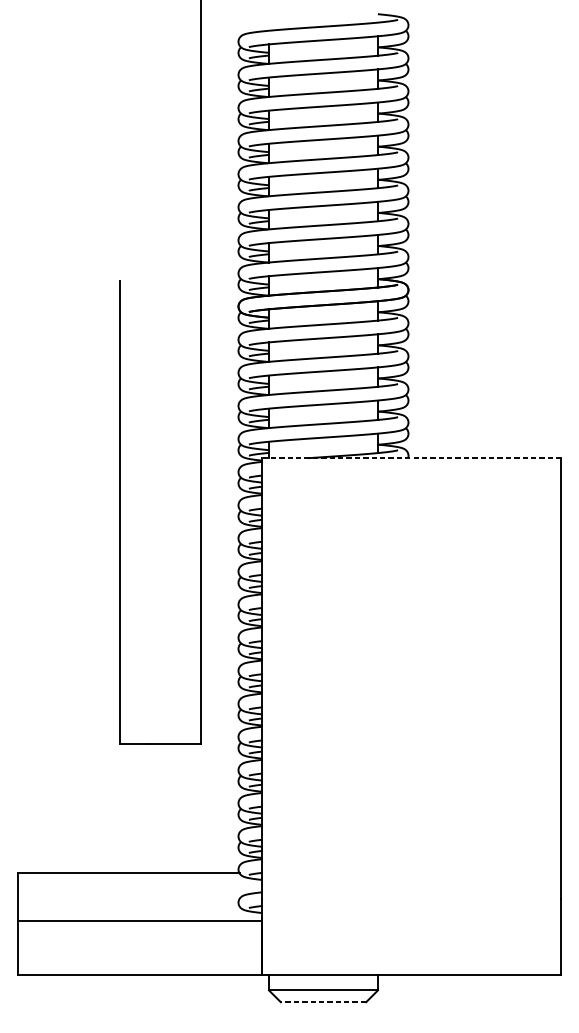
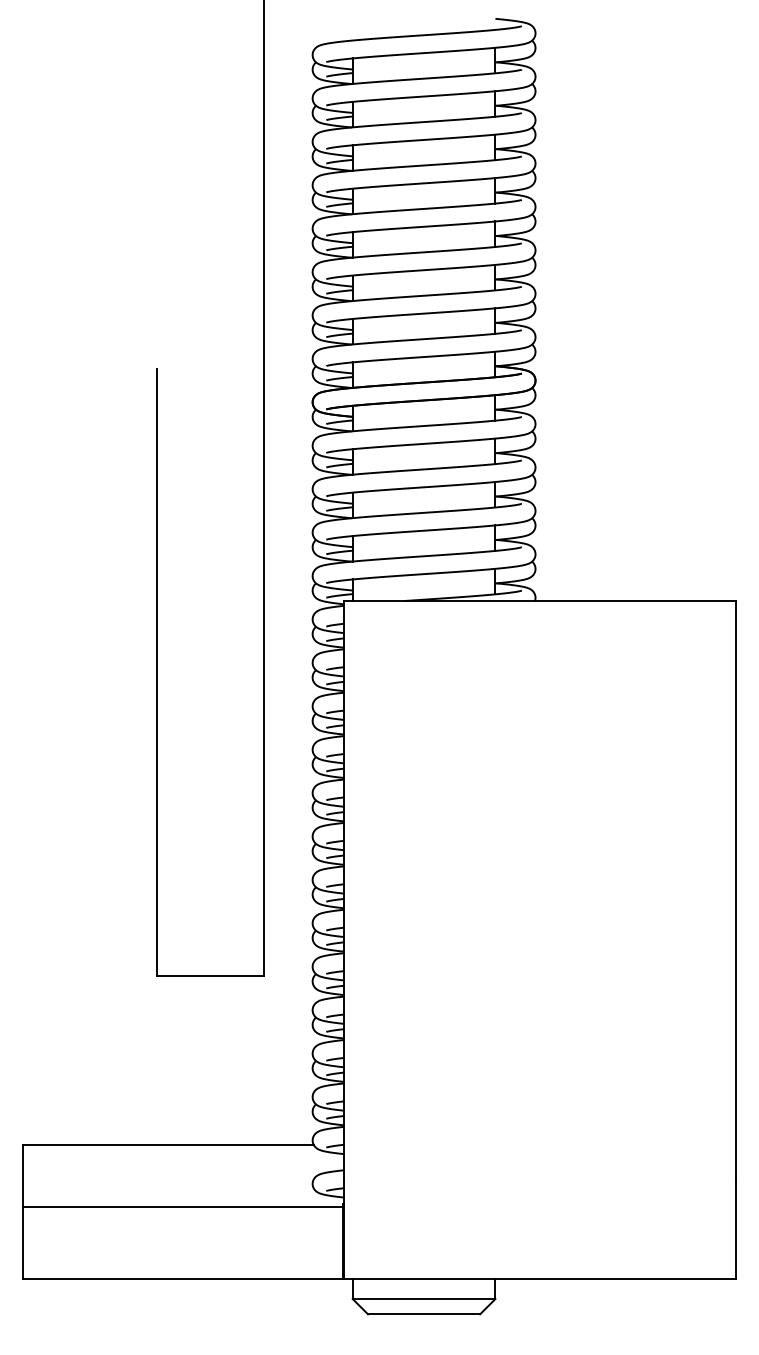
line: (411, 458) -> (539, 601), dashed -> solid
line: (323, 1002) -> (423, 1314), dashed -> solid

